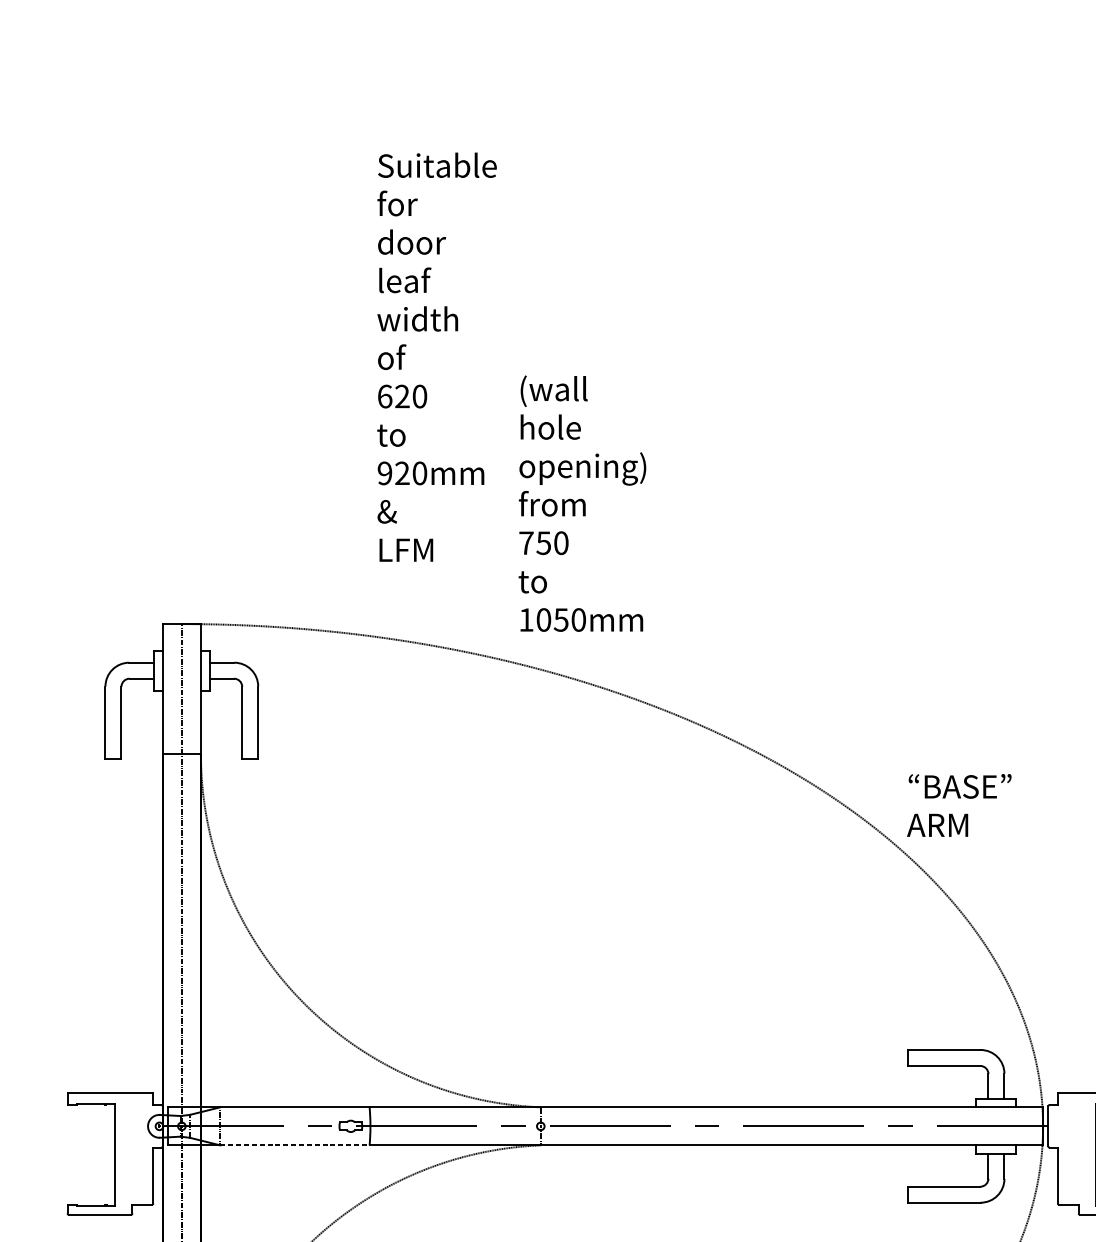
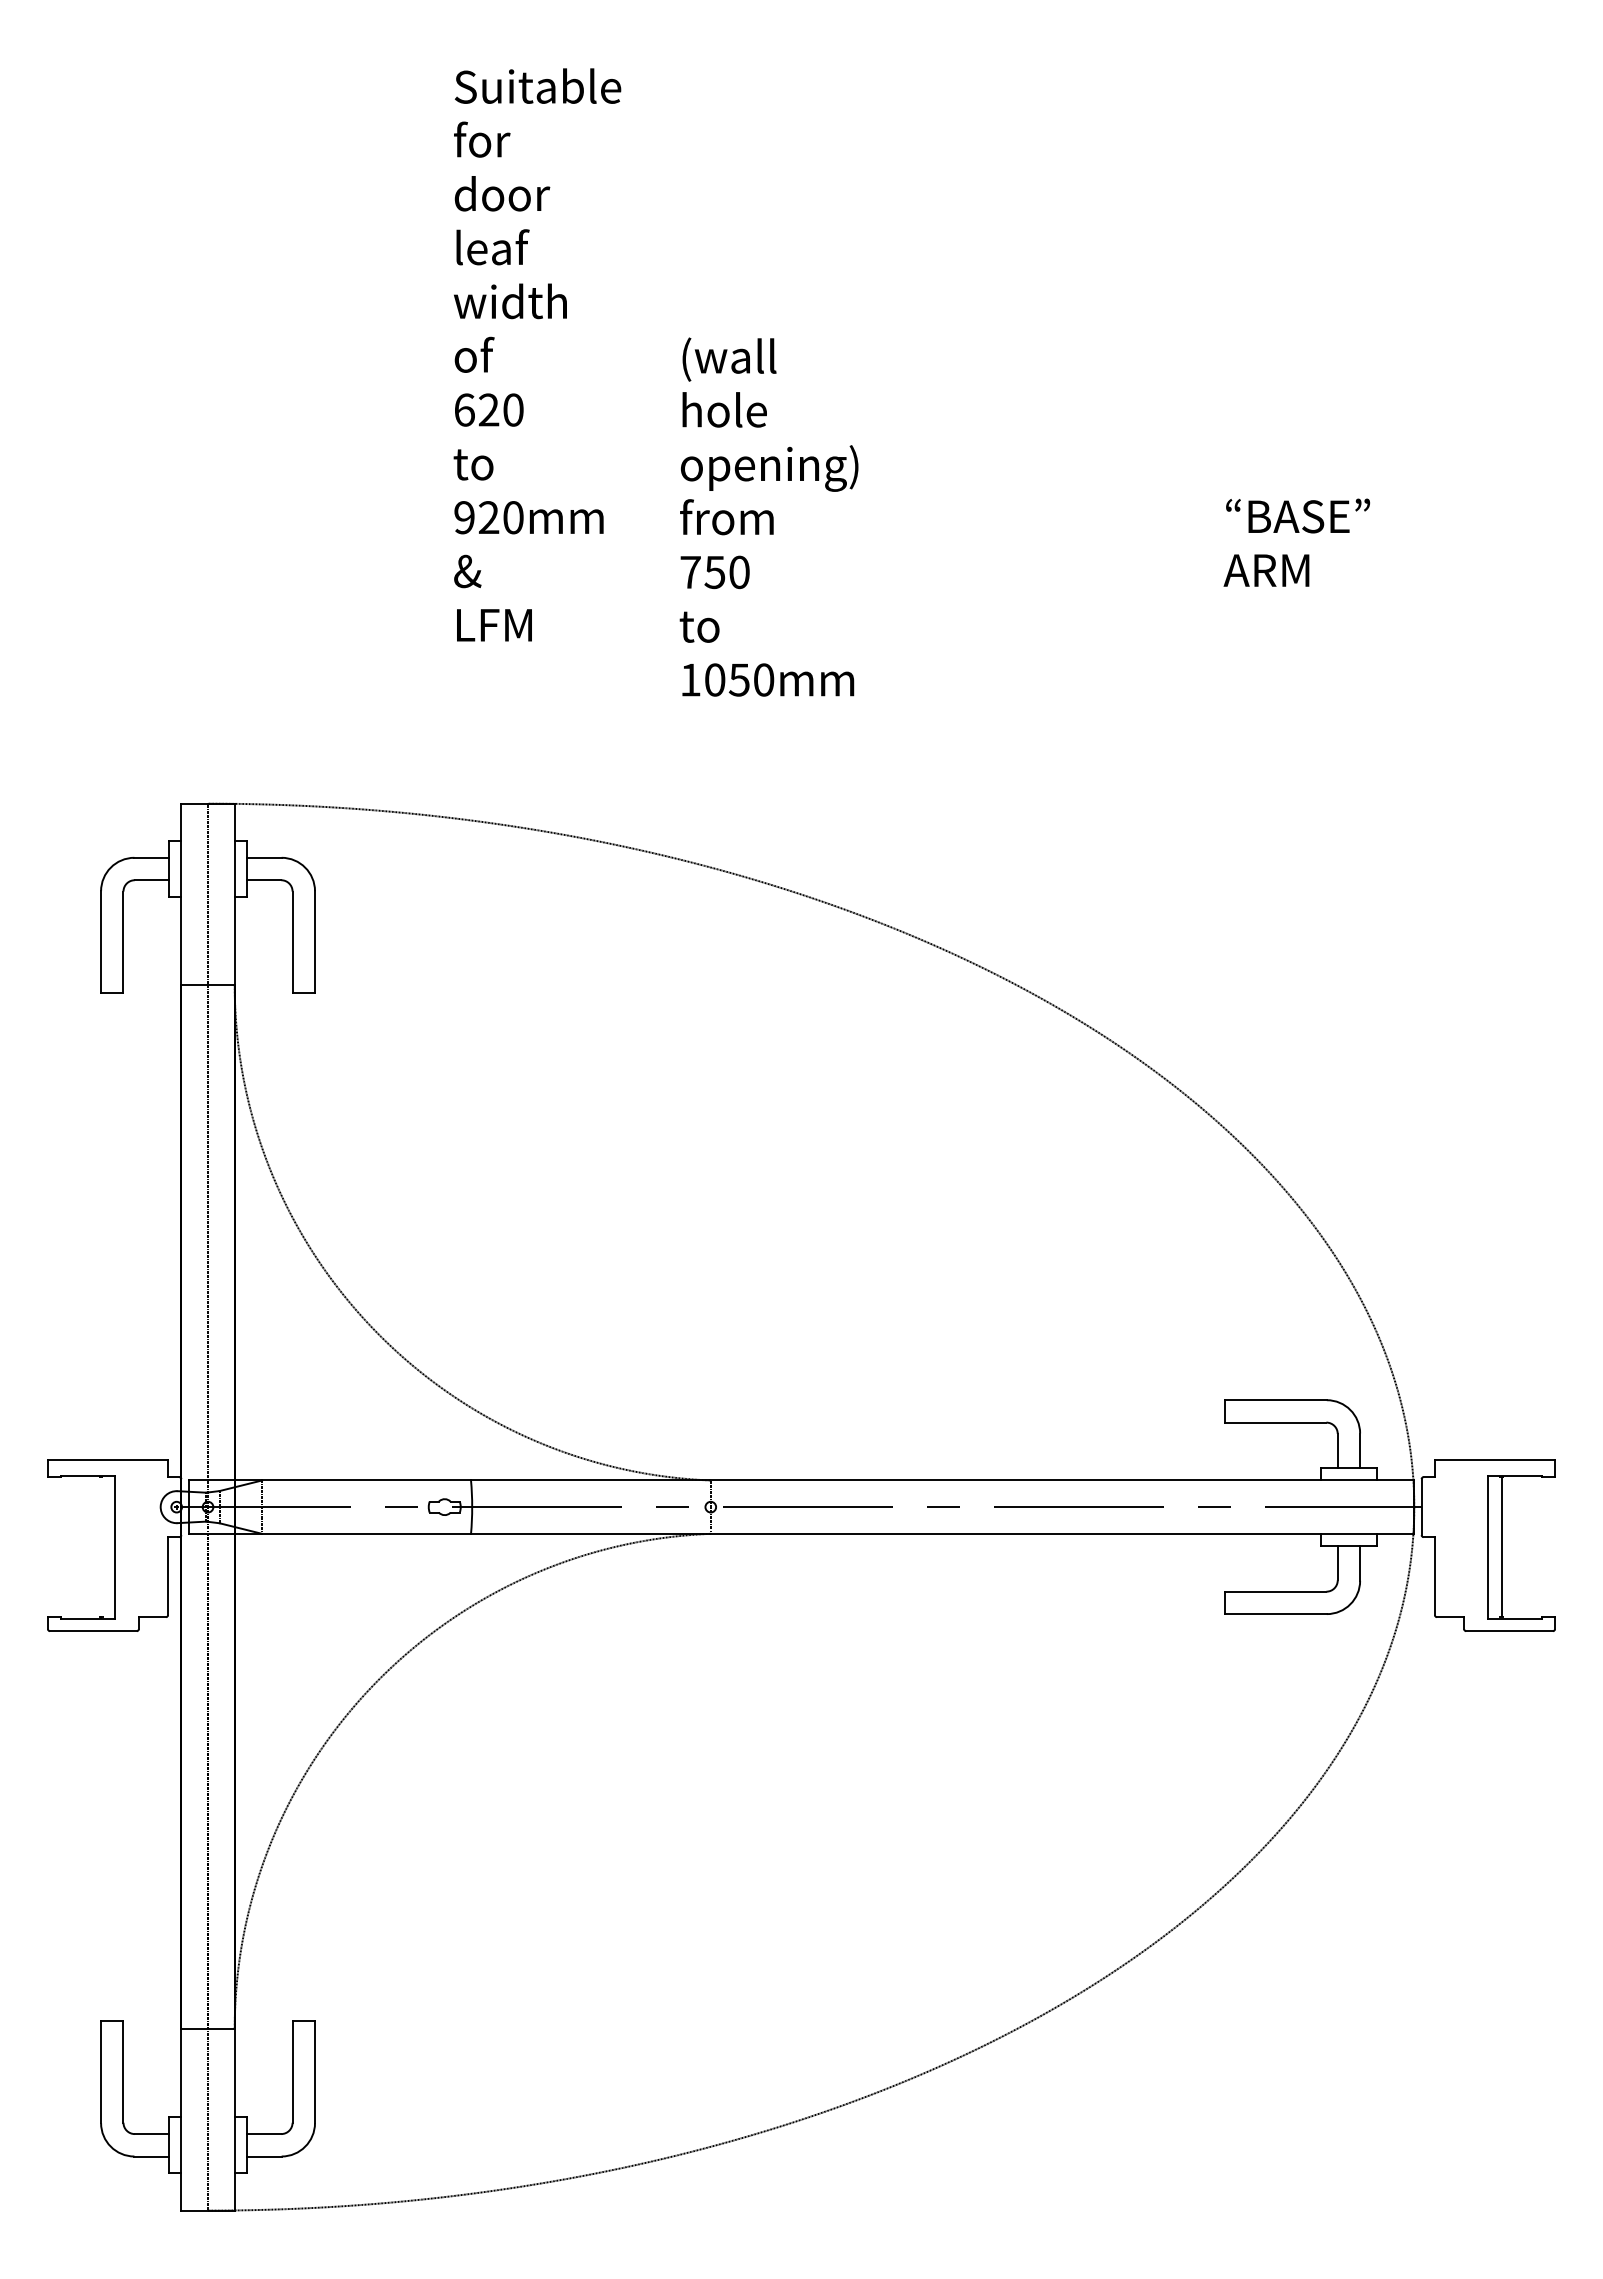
text: (437, 356) -> (537, 354), moved
text: (582, 503) -> (768, 516), moved
text: (959, 805) -> (1296, 542), moved
line: (295, 1145) -> (367, 1533), dashed -> solid

